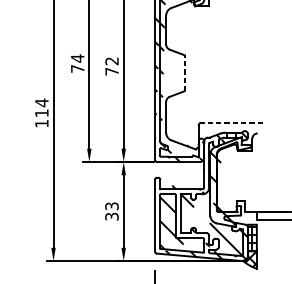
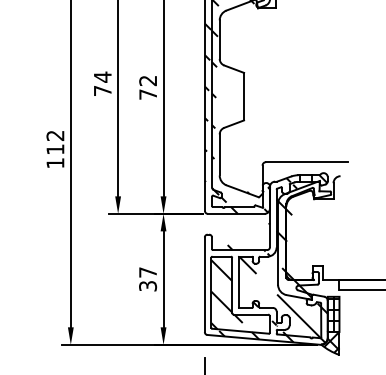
line: (184, 73) -> (244, 96), dashed -> solid
text: (41, 102) -> (55, 135), 114 -> 112
line: (231, 123) -> (306, 162), dashed -> solid
text: (112, 206) -> (148, 272), 33 -> 37

